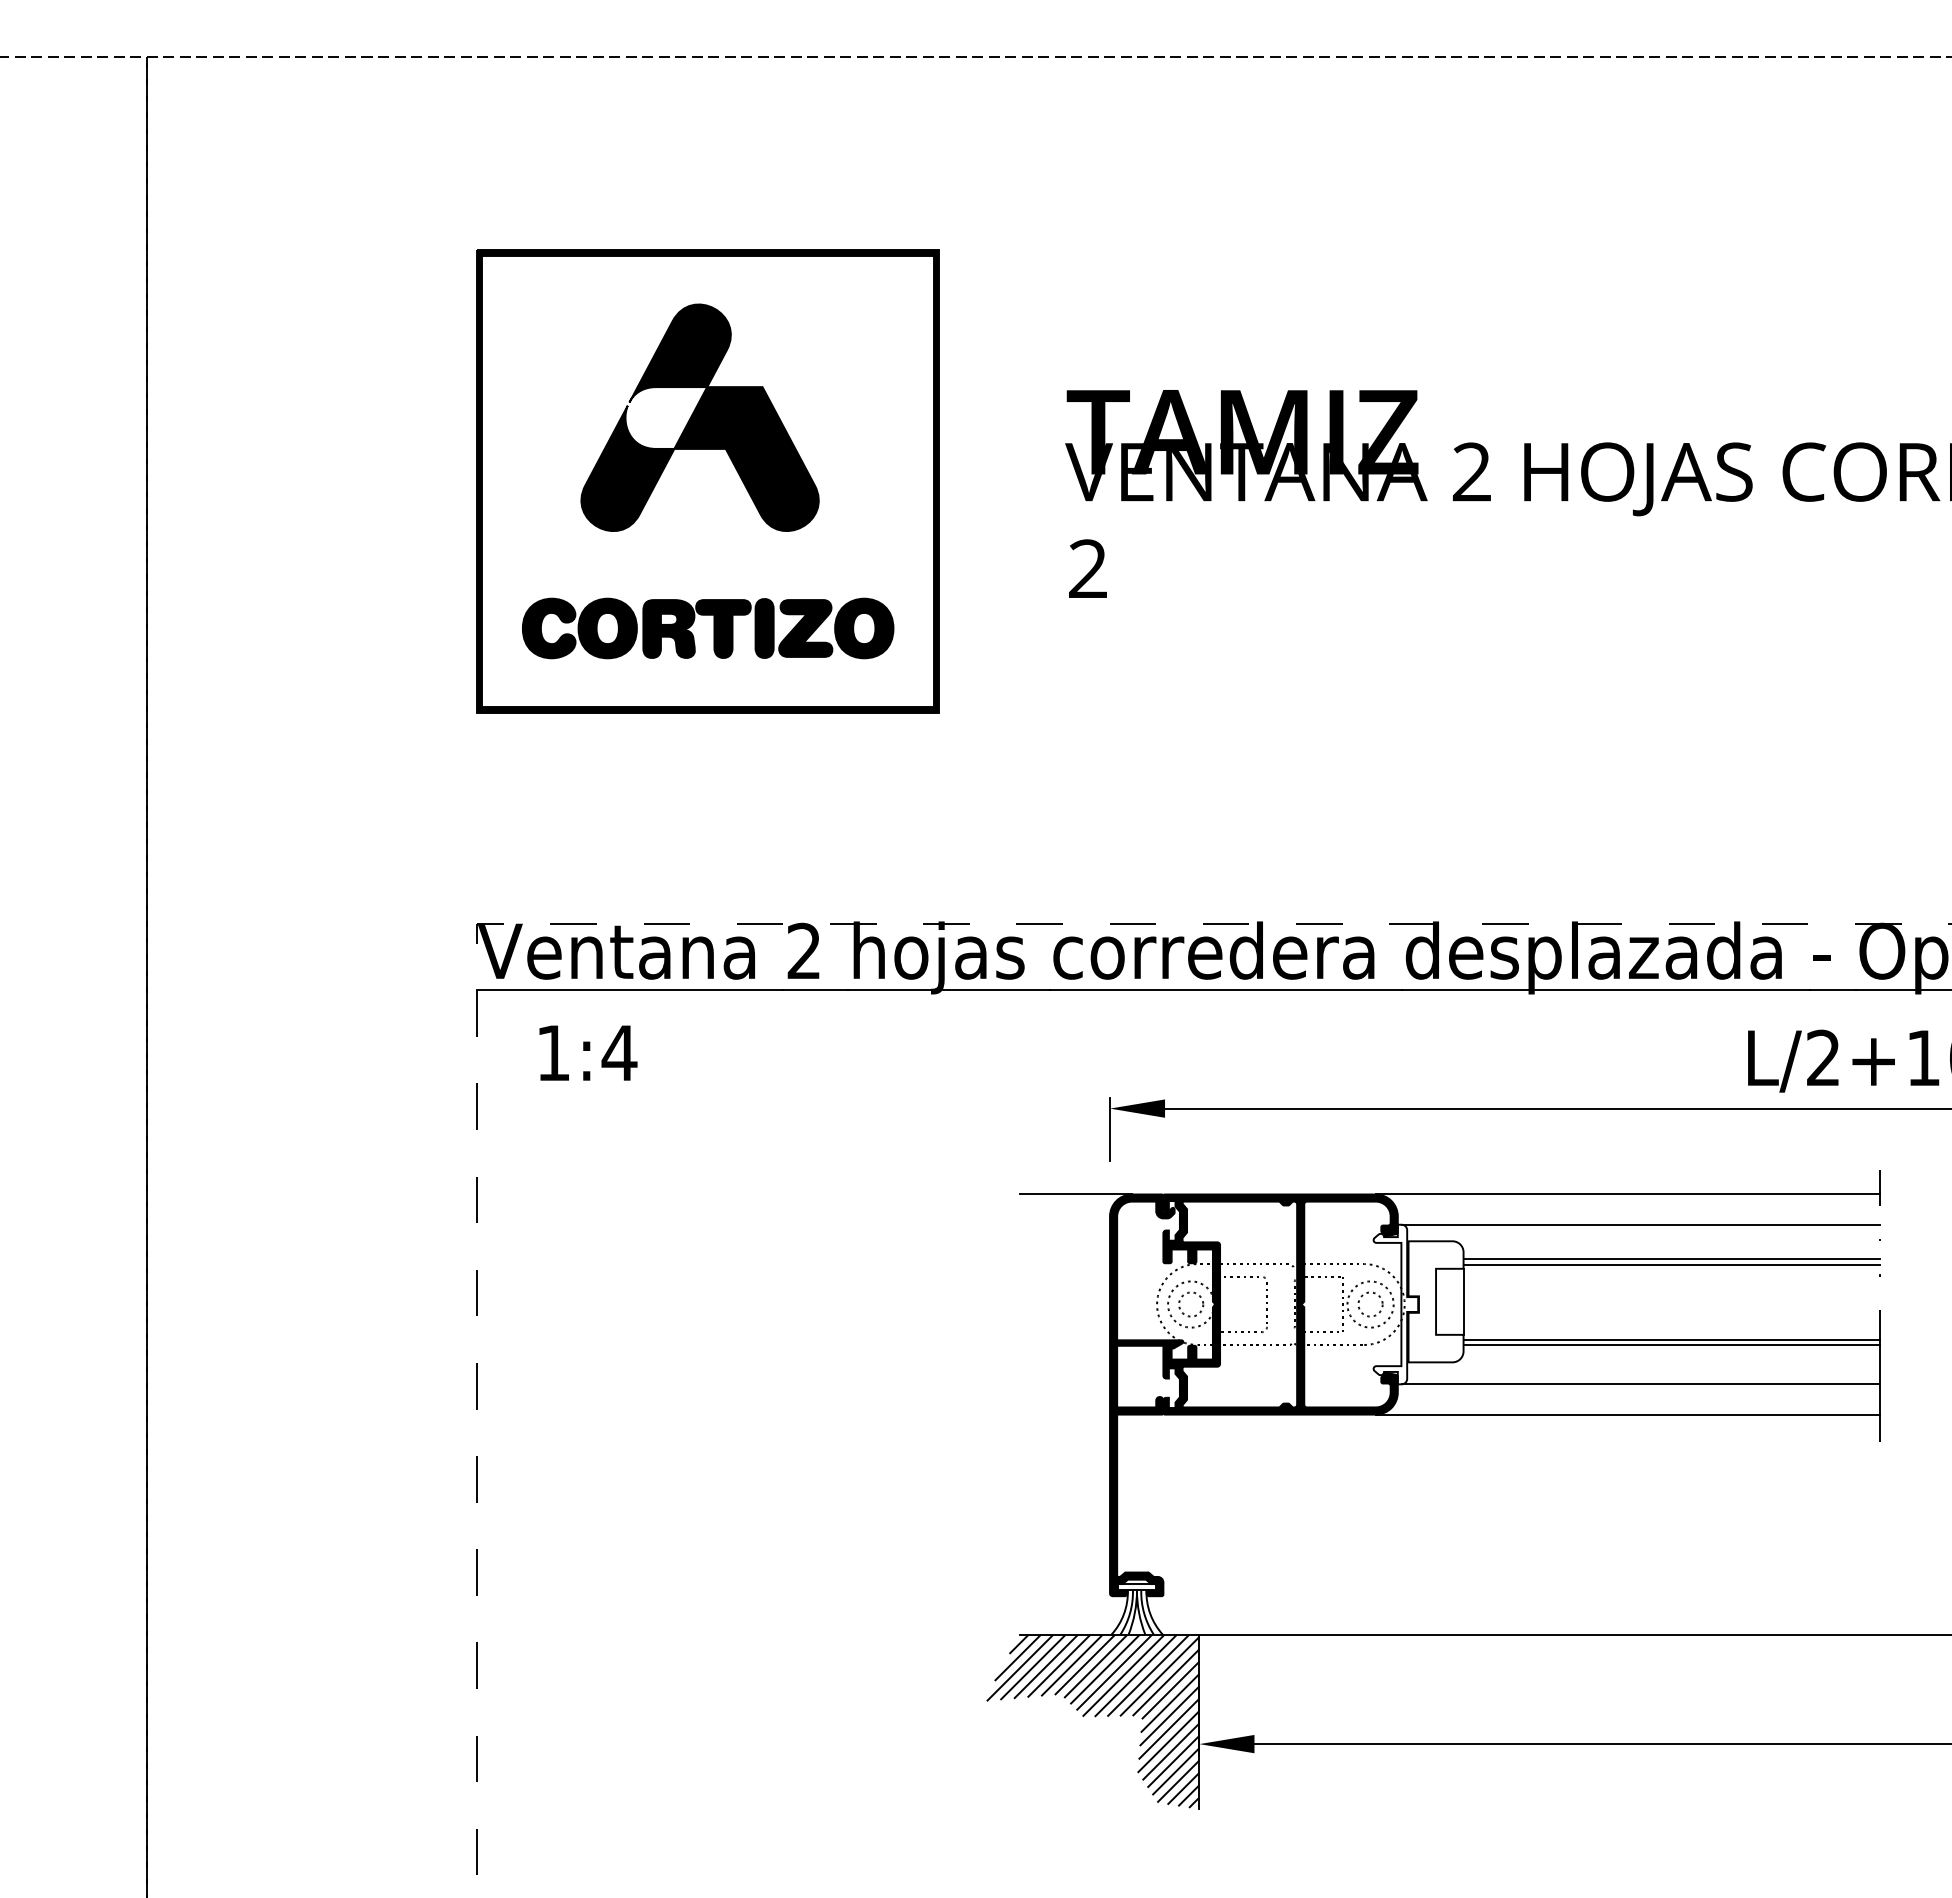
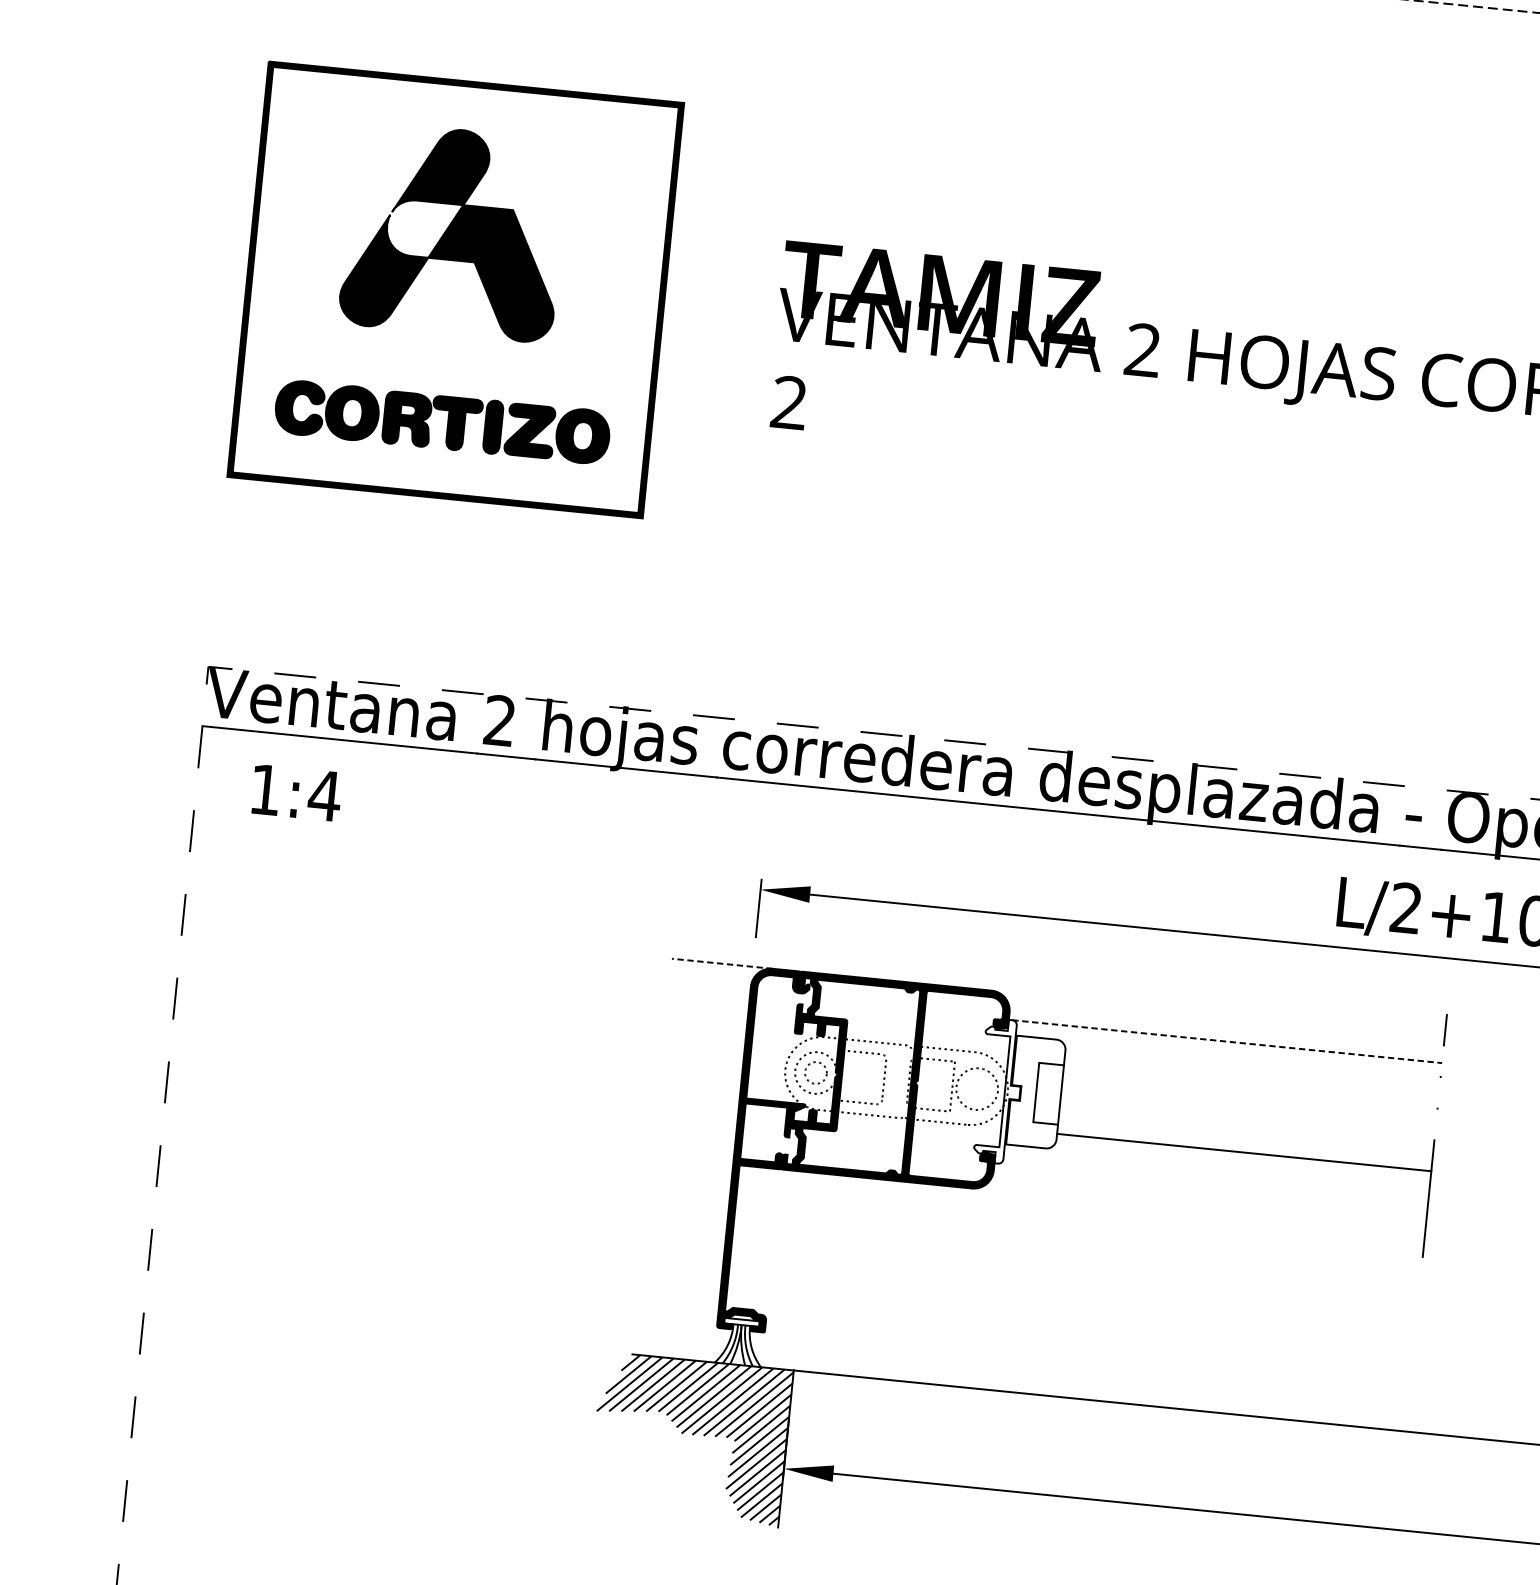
line: (1075, 1194) -> (721, 963), solid -> dashed
line: (1627, 1194) -> (1217, 1013), removed
line: (1641, 1224) -> (1227, 1041), solid -> dashed
line: (1671, 1259) -> (1251, 1075), removed
line: (1671, 1265) -> (1251, 1081), removed
circle: (1370, 1304) -> (977, 1089), removed
line: (1671, 1340) -> (1244, 1148), removed
line: (1640, 1384) -> (1212, 1185), removed
line: (1627, 1414) -> (1198, 1210), removed

